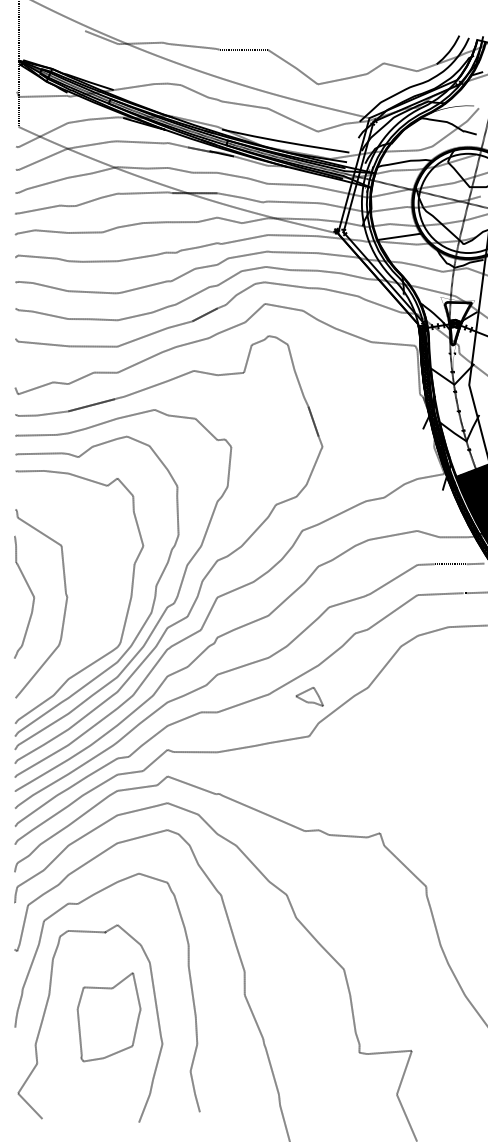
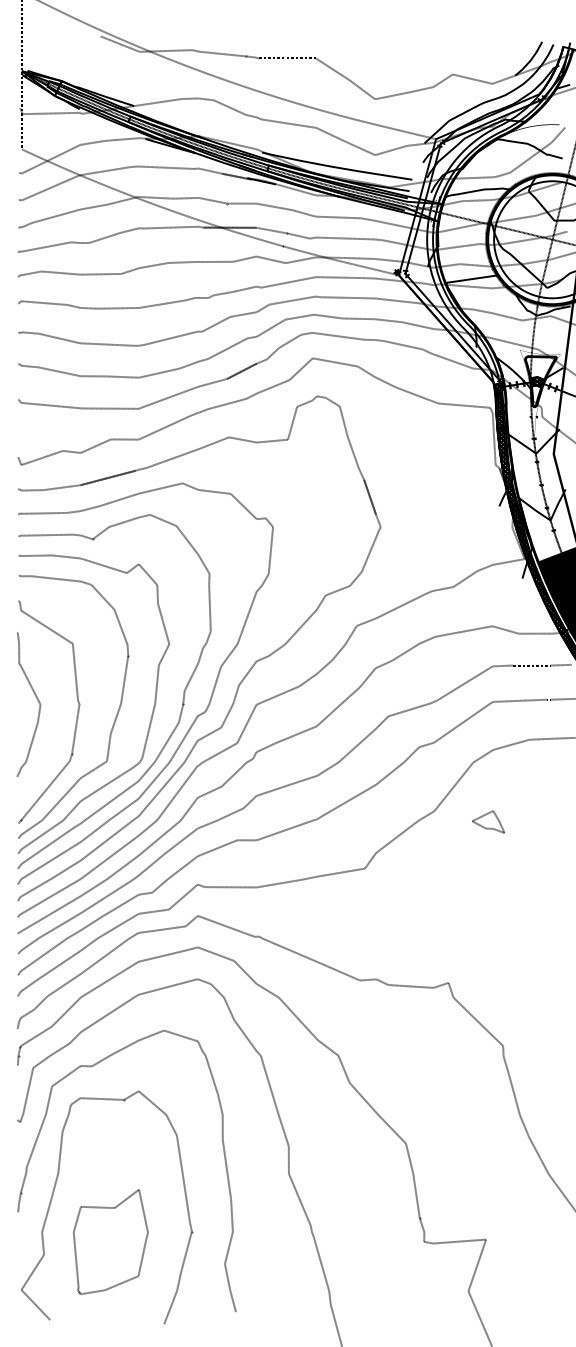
curve: (96, 609) -> (114, 719), added
part: (309, 696) -> (488, 821), moved
part: (108, 1016) -> (110, 1241), moved

